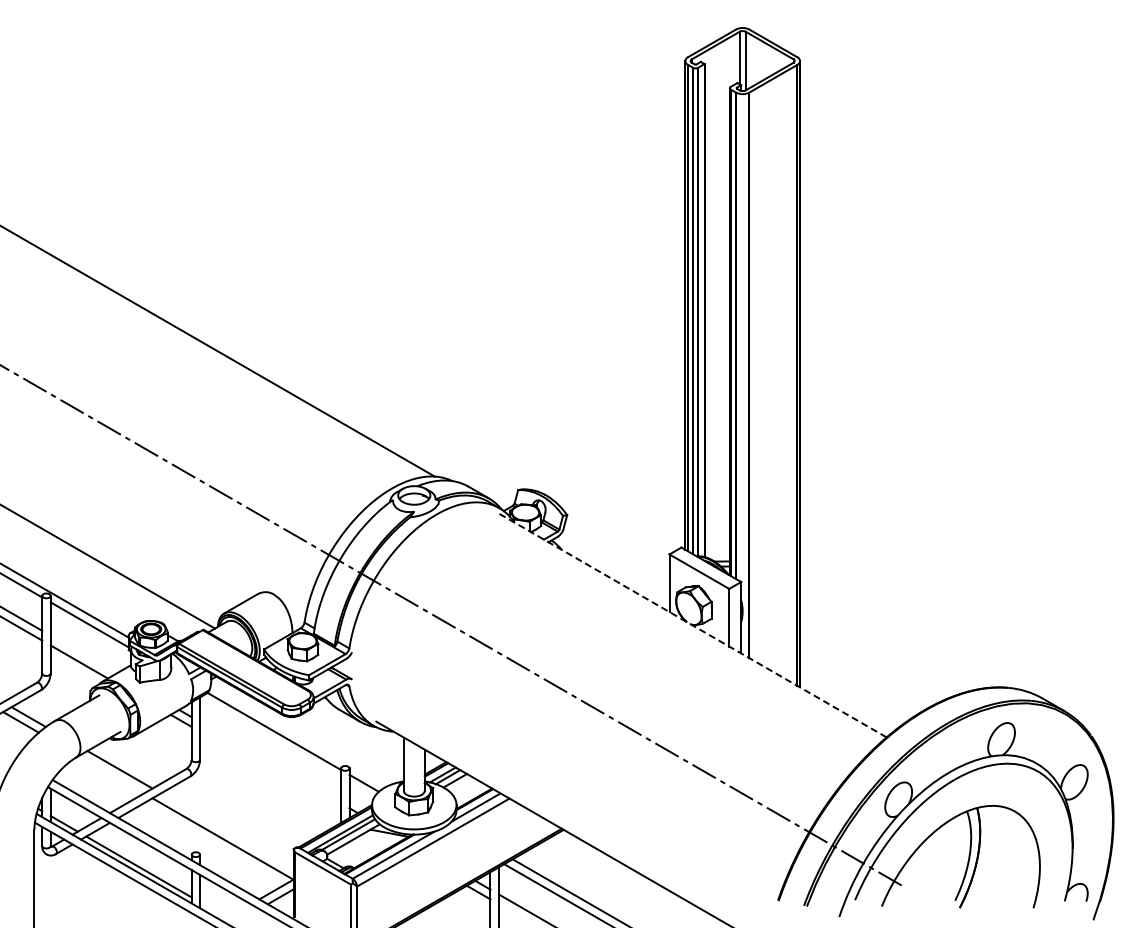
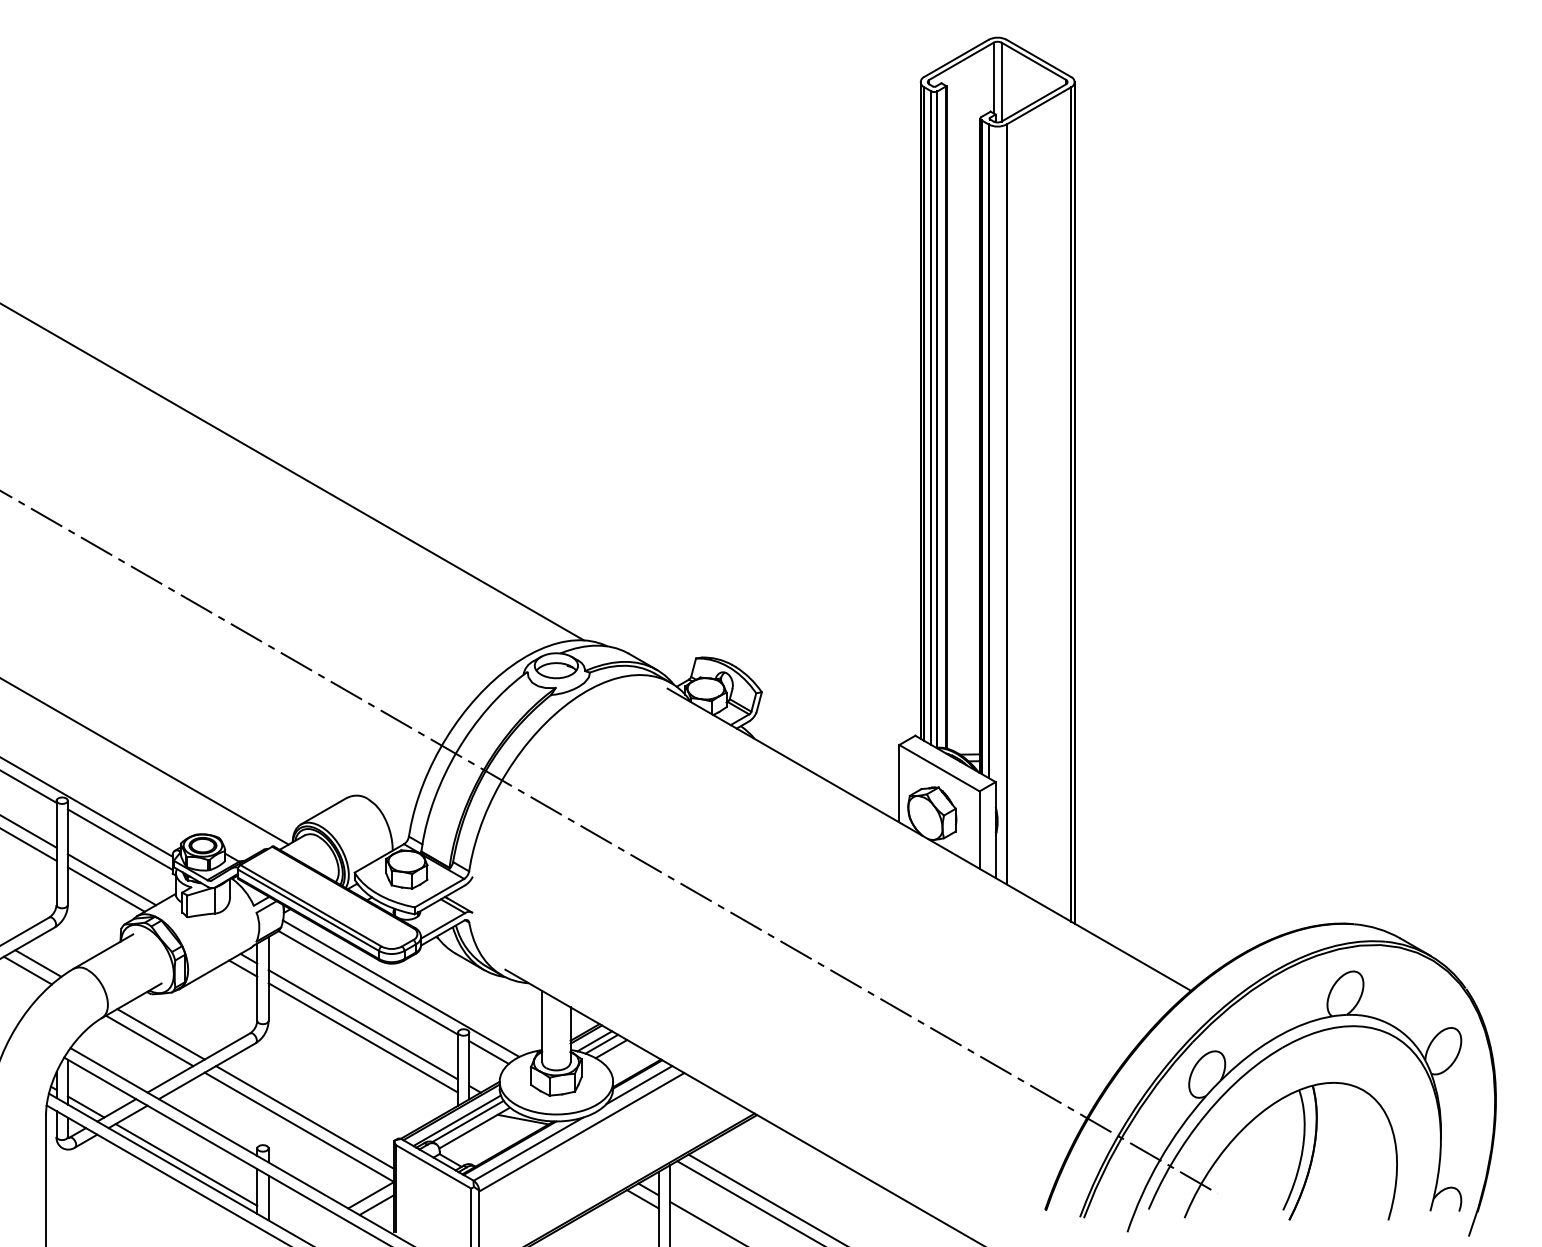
line: (691, 624) -> (928, 839), dashed -> solid
line: (83, 654) -> (111, 879), added
line: (298, 735) -> (400, 988), added
line: (270, 762) -> (363, 1024), added
line: (270, 772) -> (363, 1038), added
line: (111, 774) -> (149, 1040), added
line: (227, 831) -> (305, 1117), added

